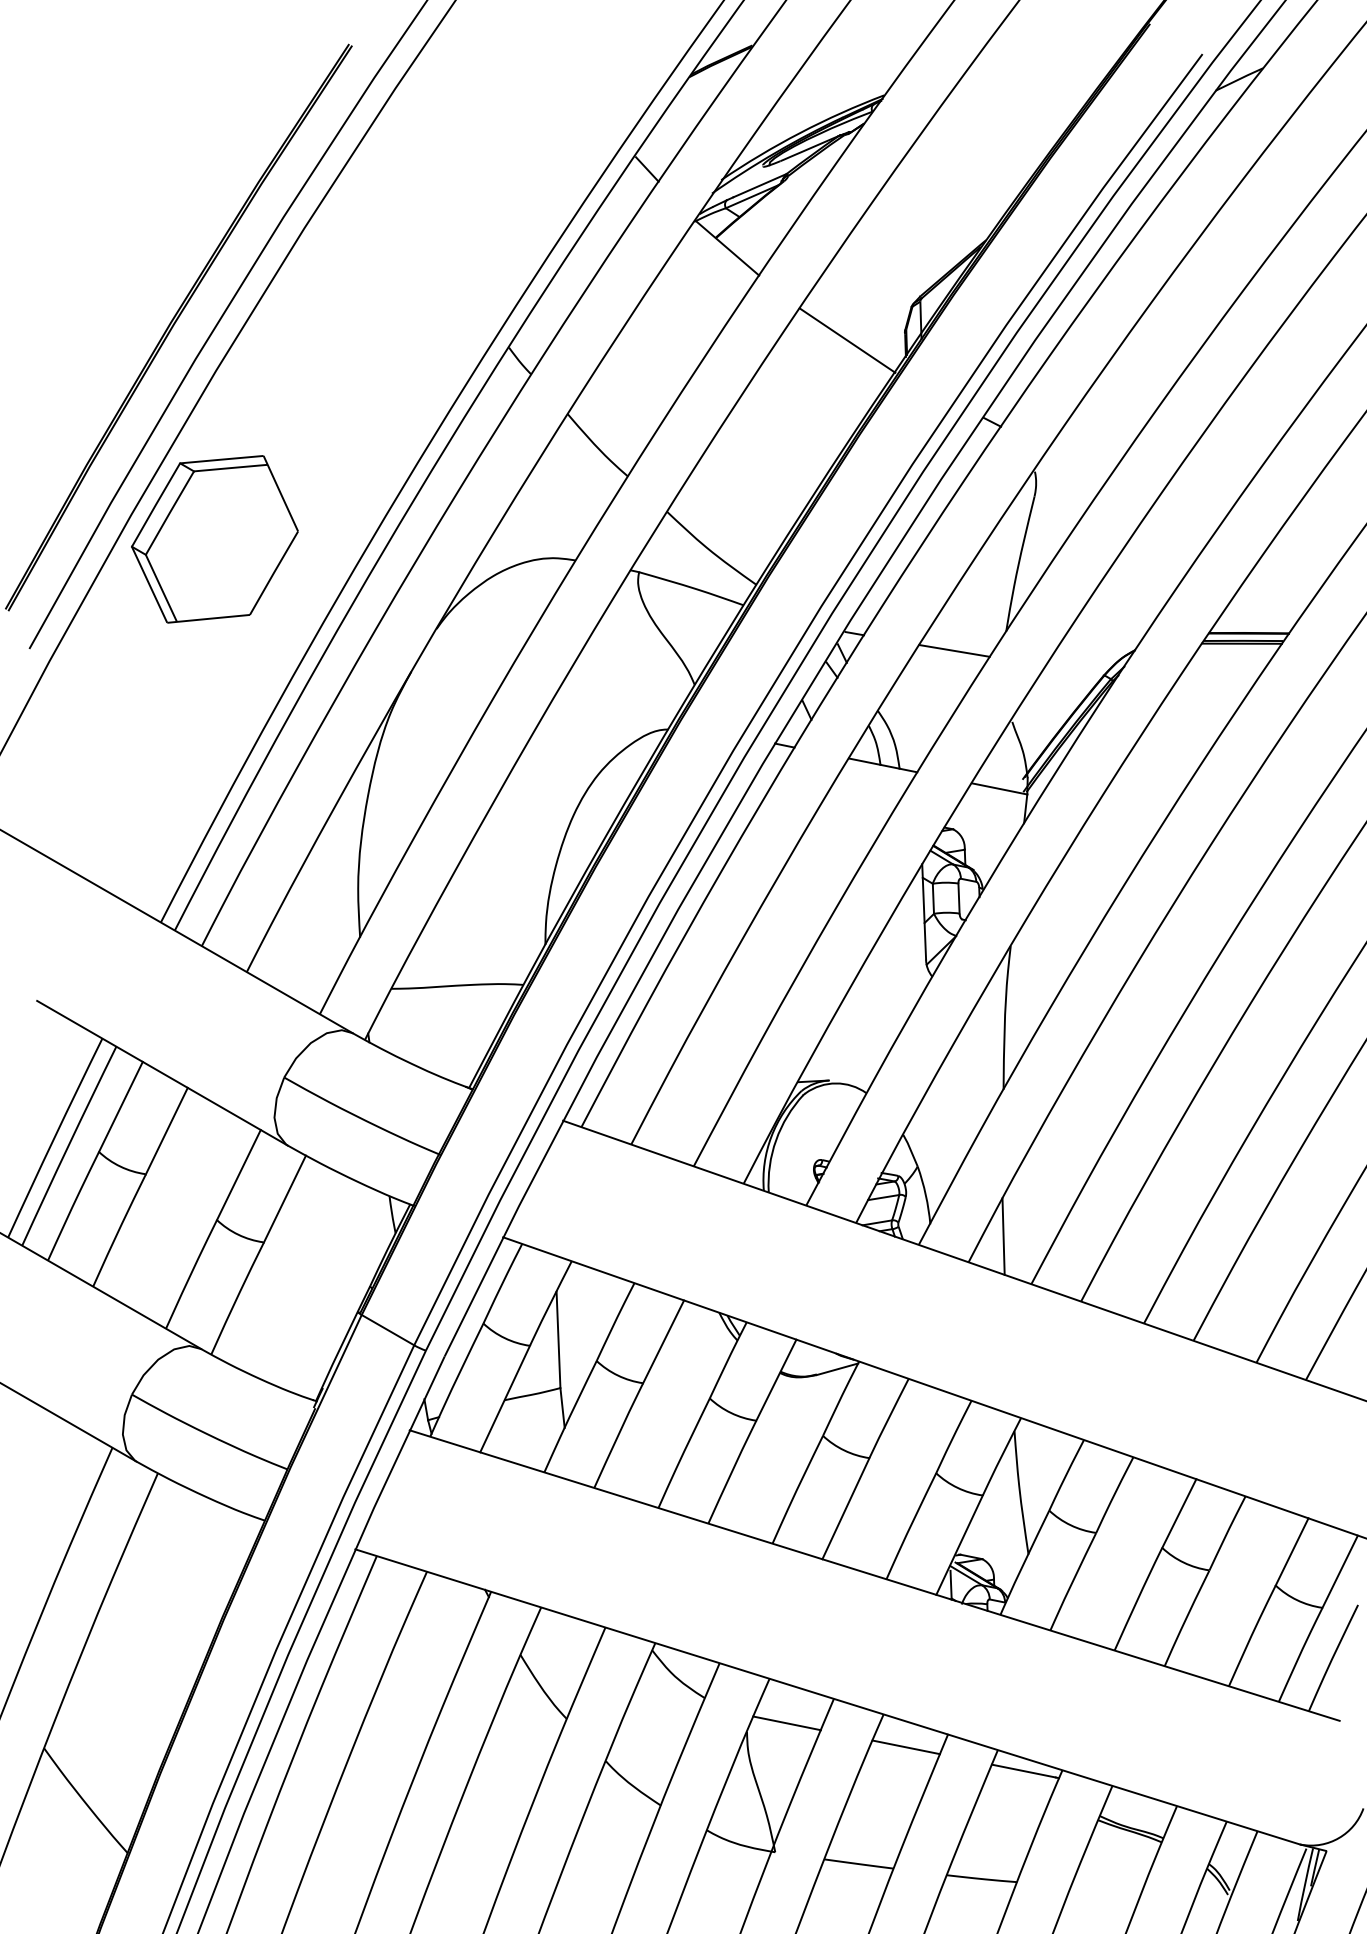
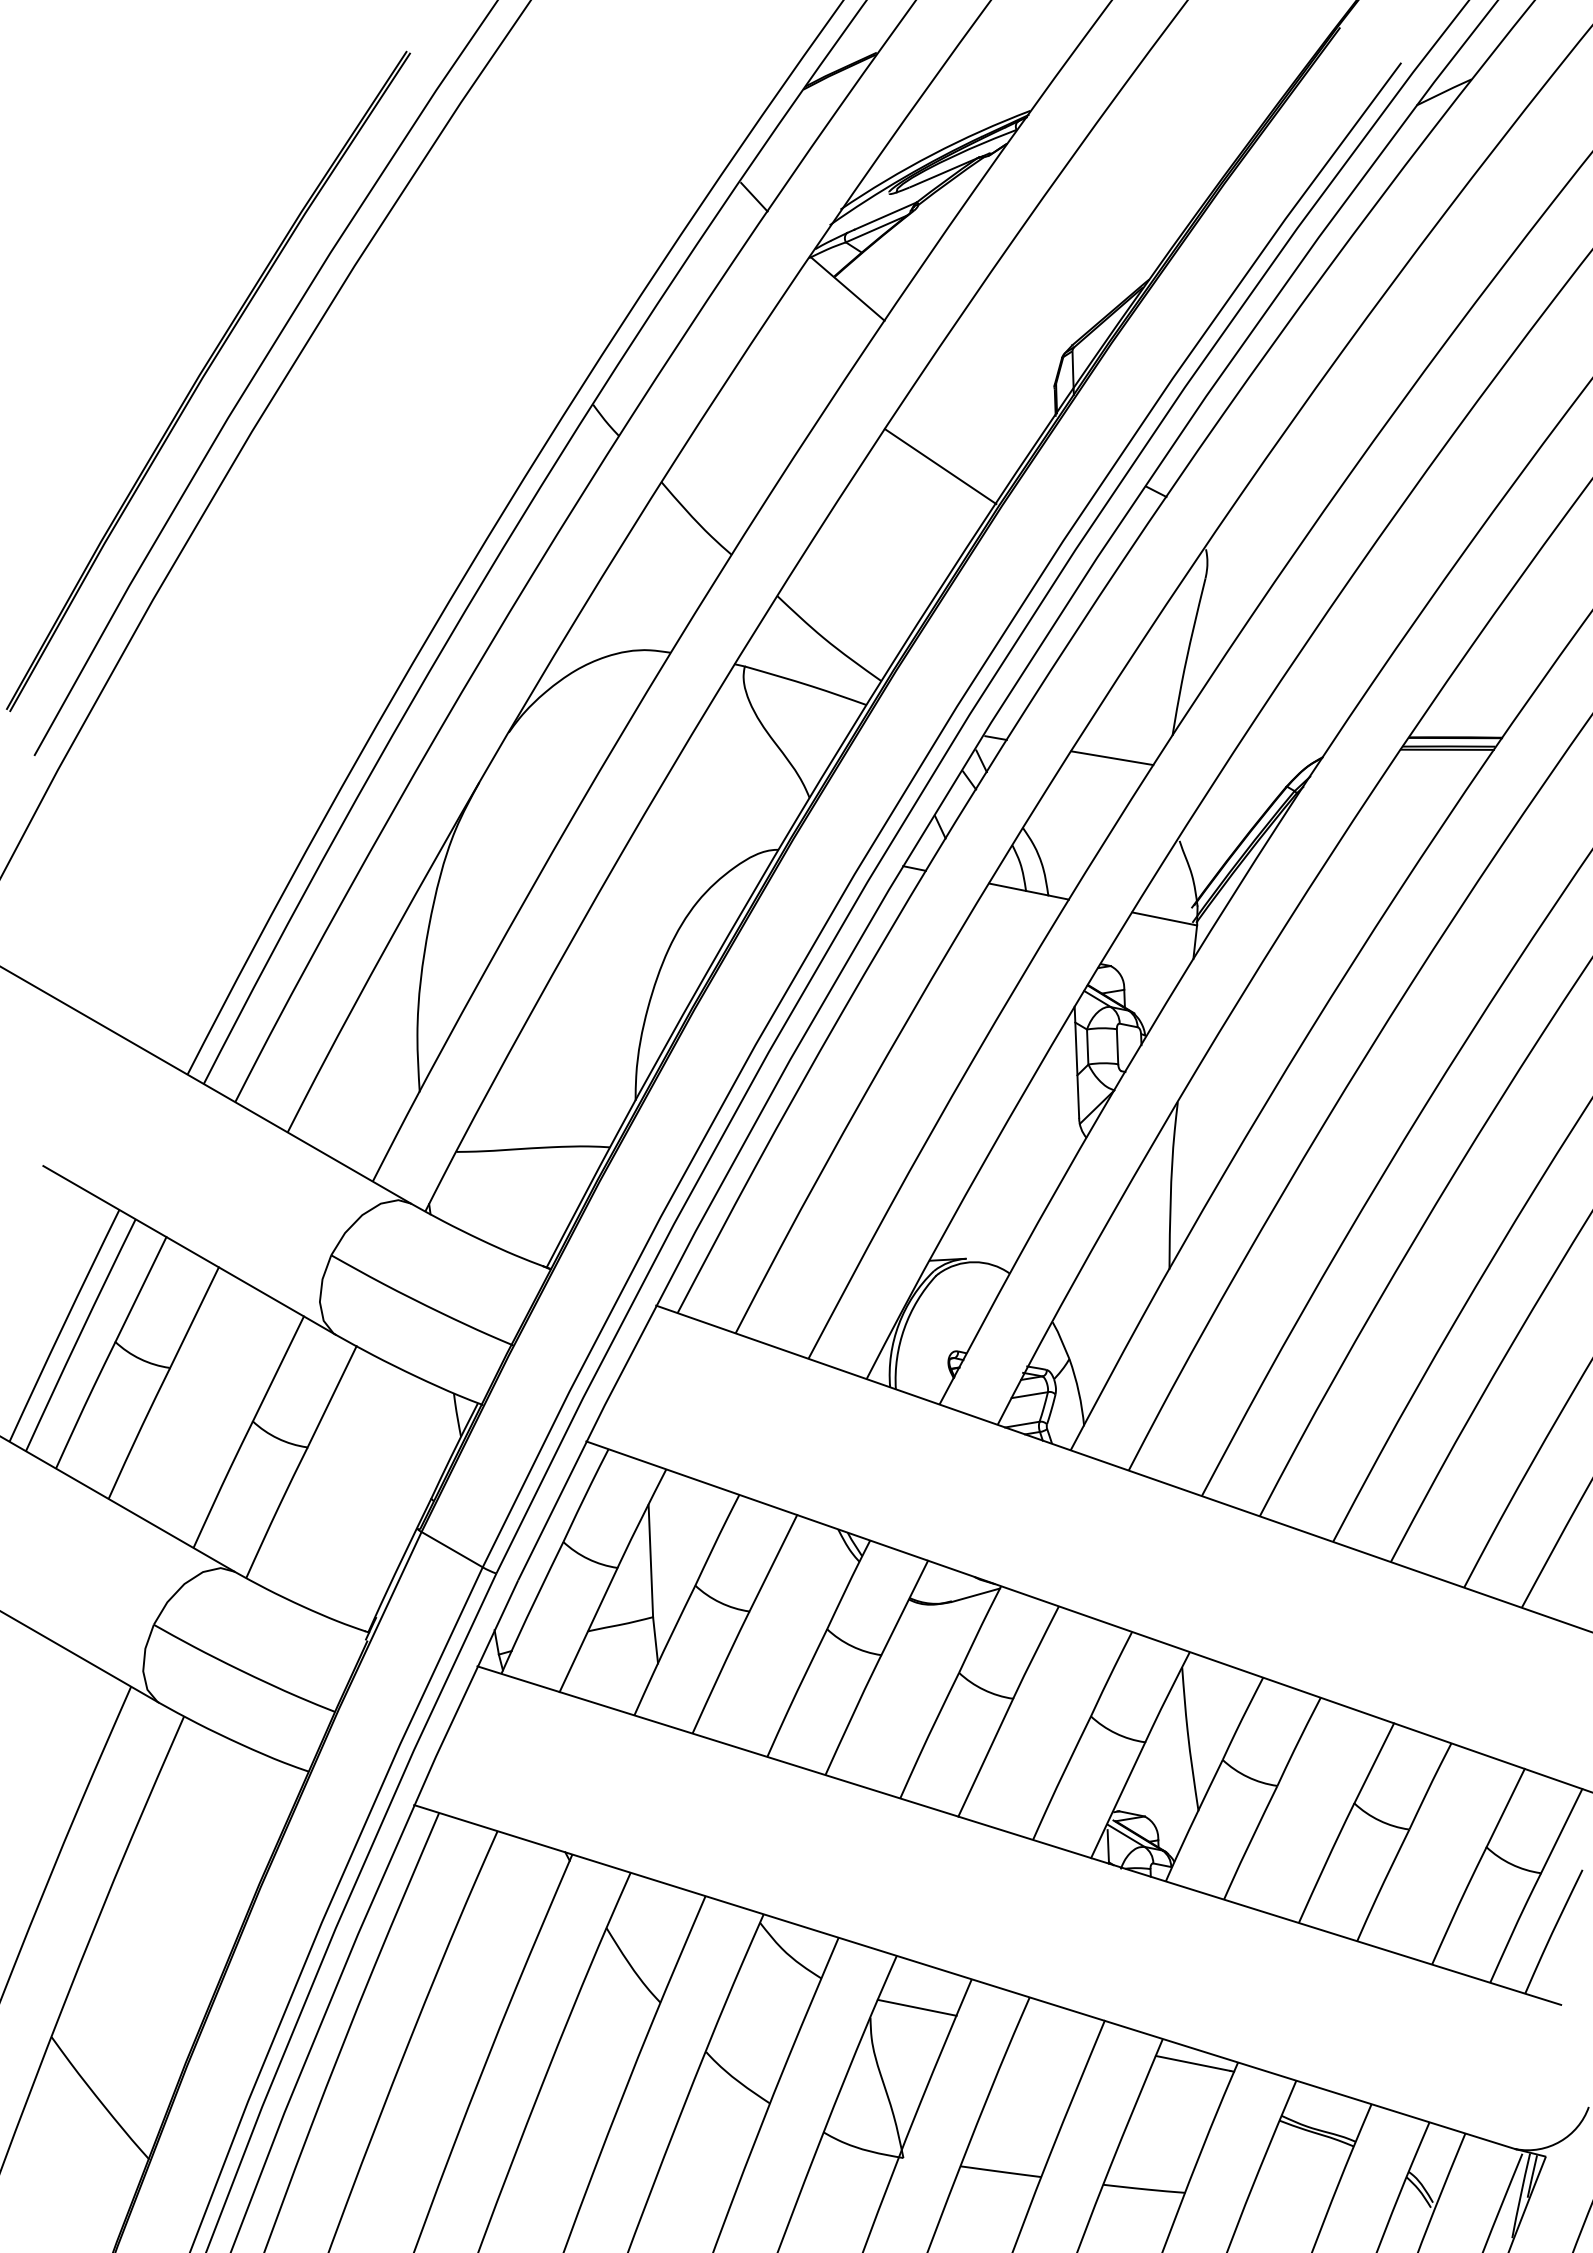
line: (847, 340) -> (940, 466), moved
part: (214, 539) -> (250, 628), removed
line: (1003, 1236) -> (1169, 1440), removed
line: (905, 1747) -> (1055, 2035), removed

